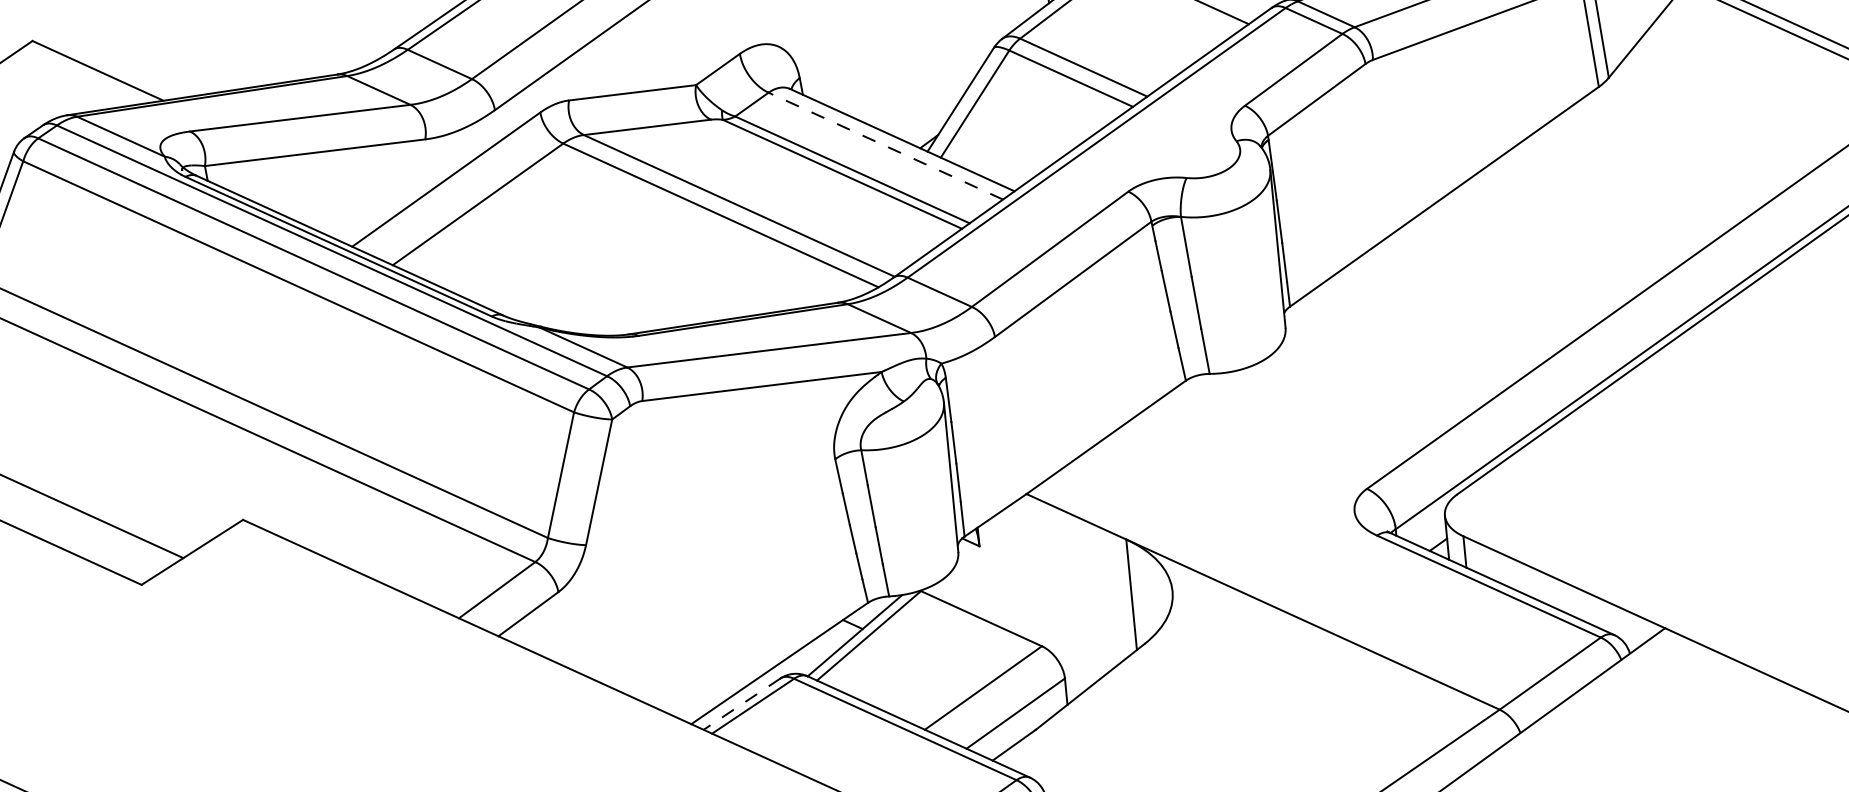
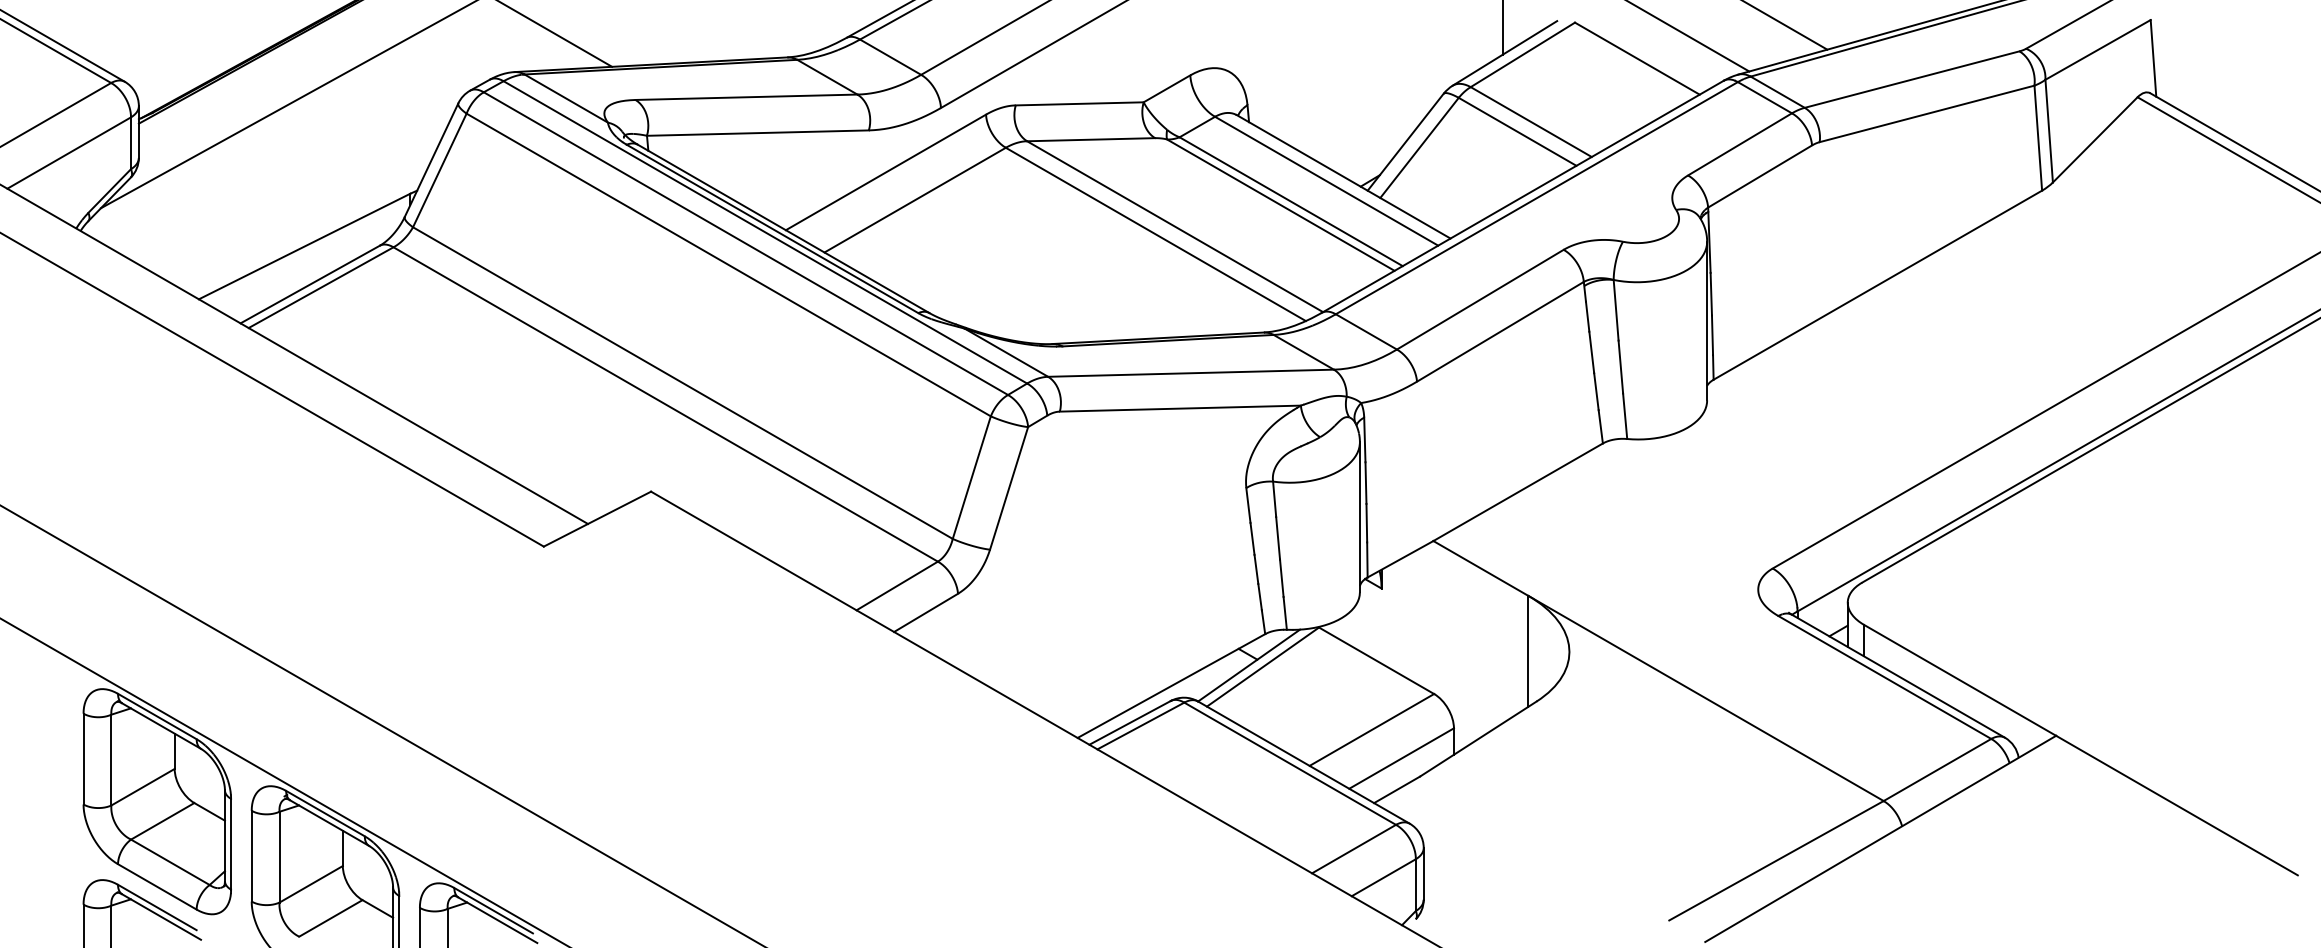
line: (885, 146) -> (1326, 181), dashed -> solid
line: (741, 704) -> (1129, 723), dashed -> solid

